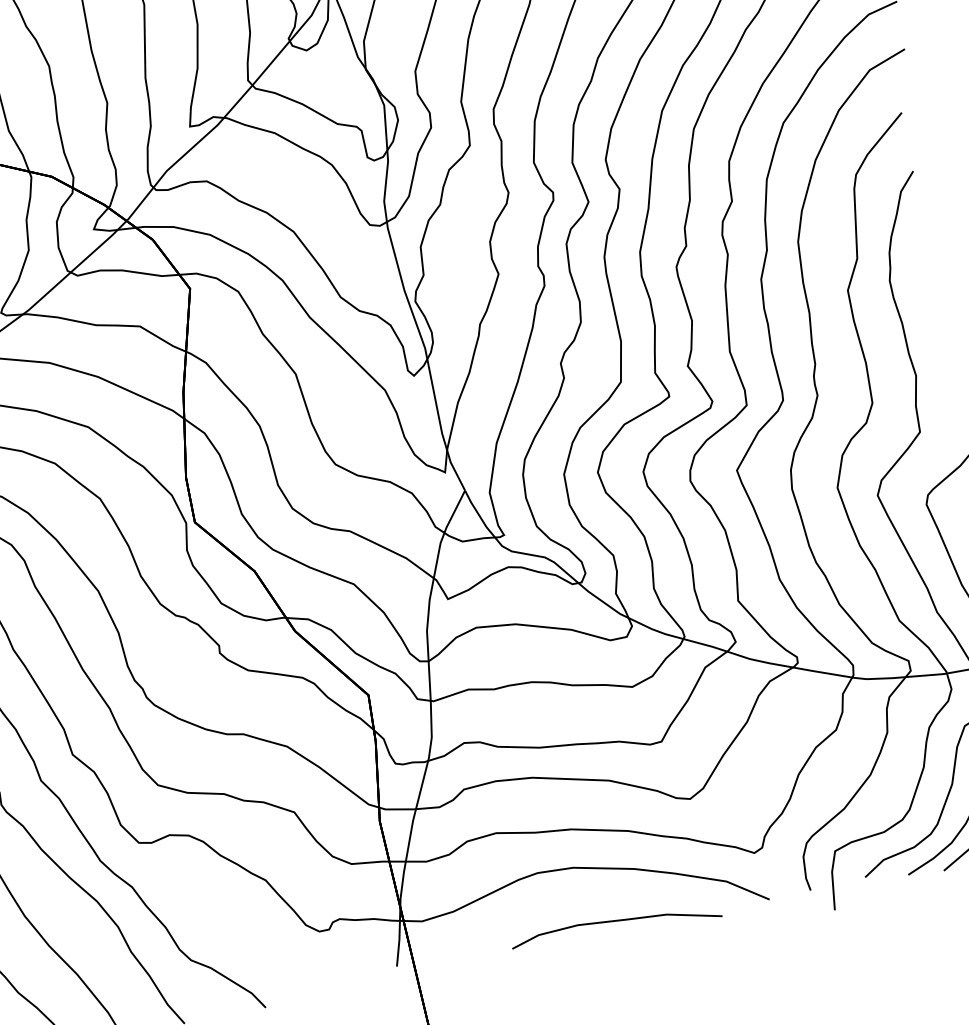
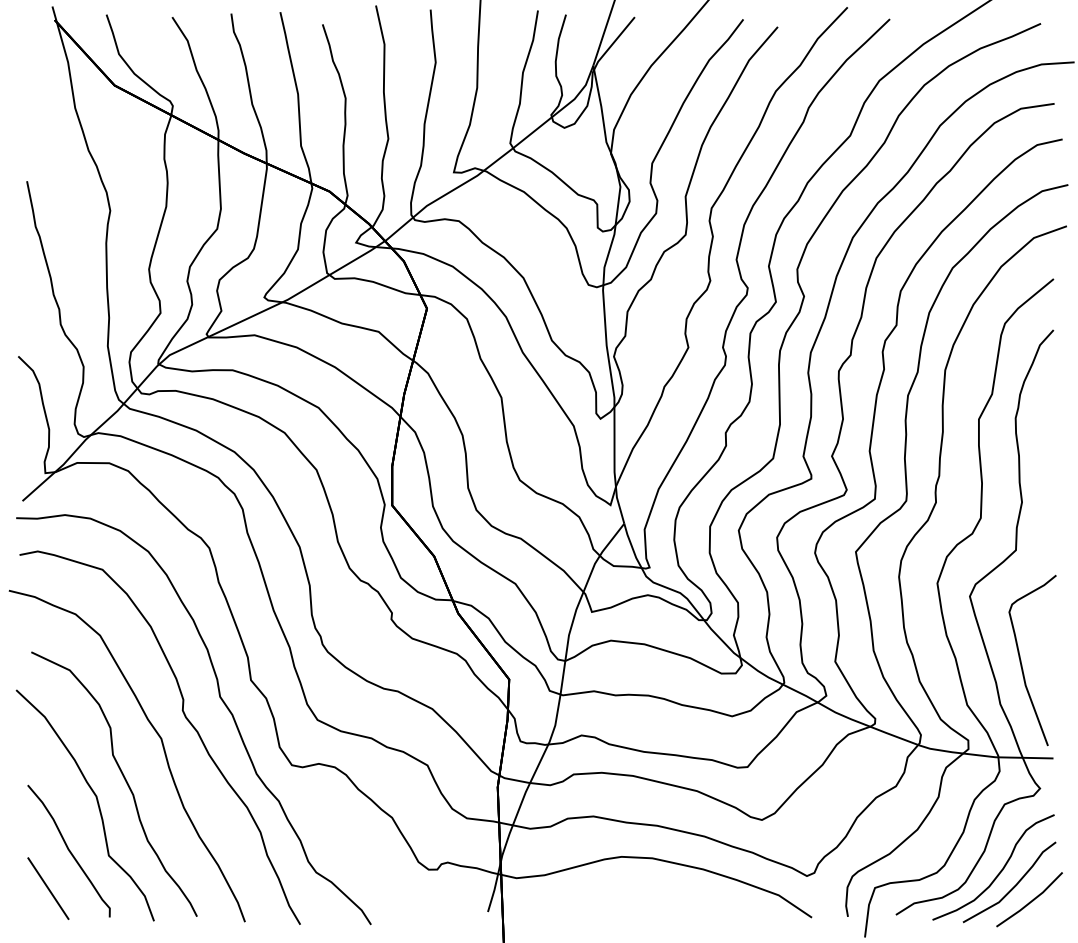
curve: (614, 921) -> (678, 910), removed

